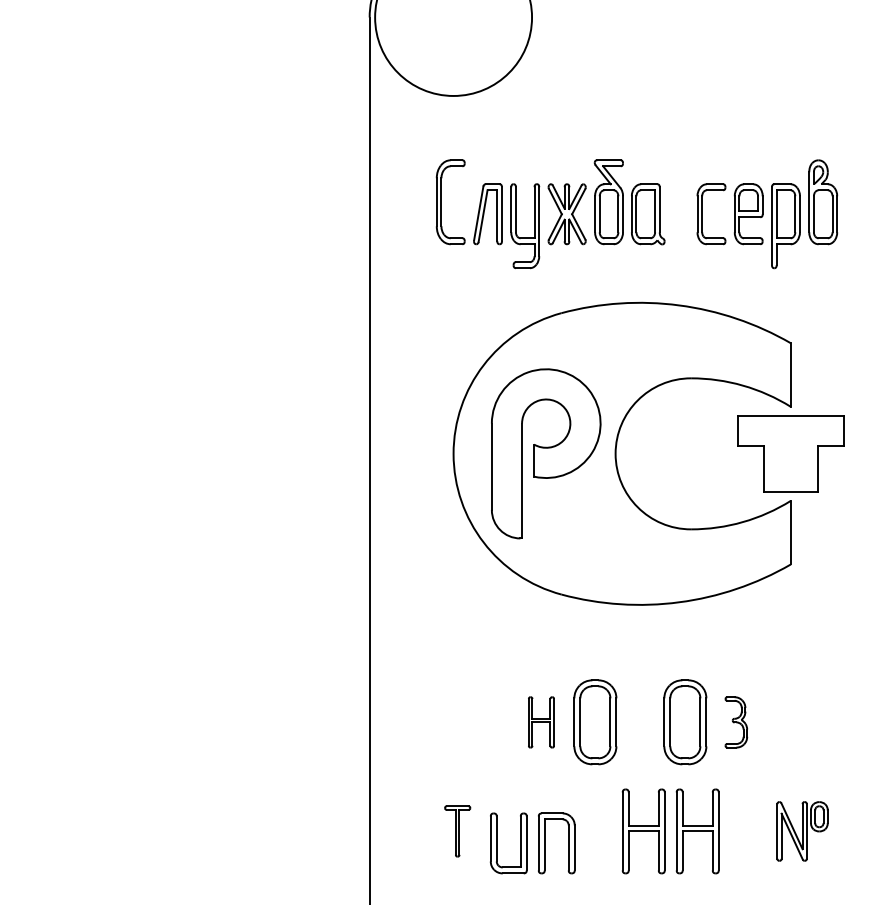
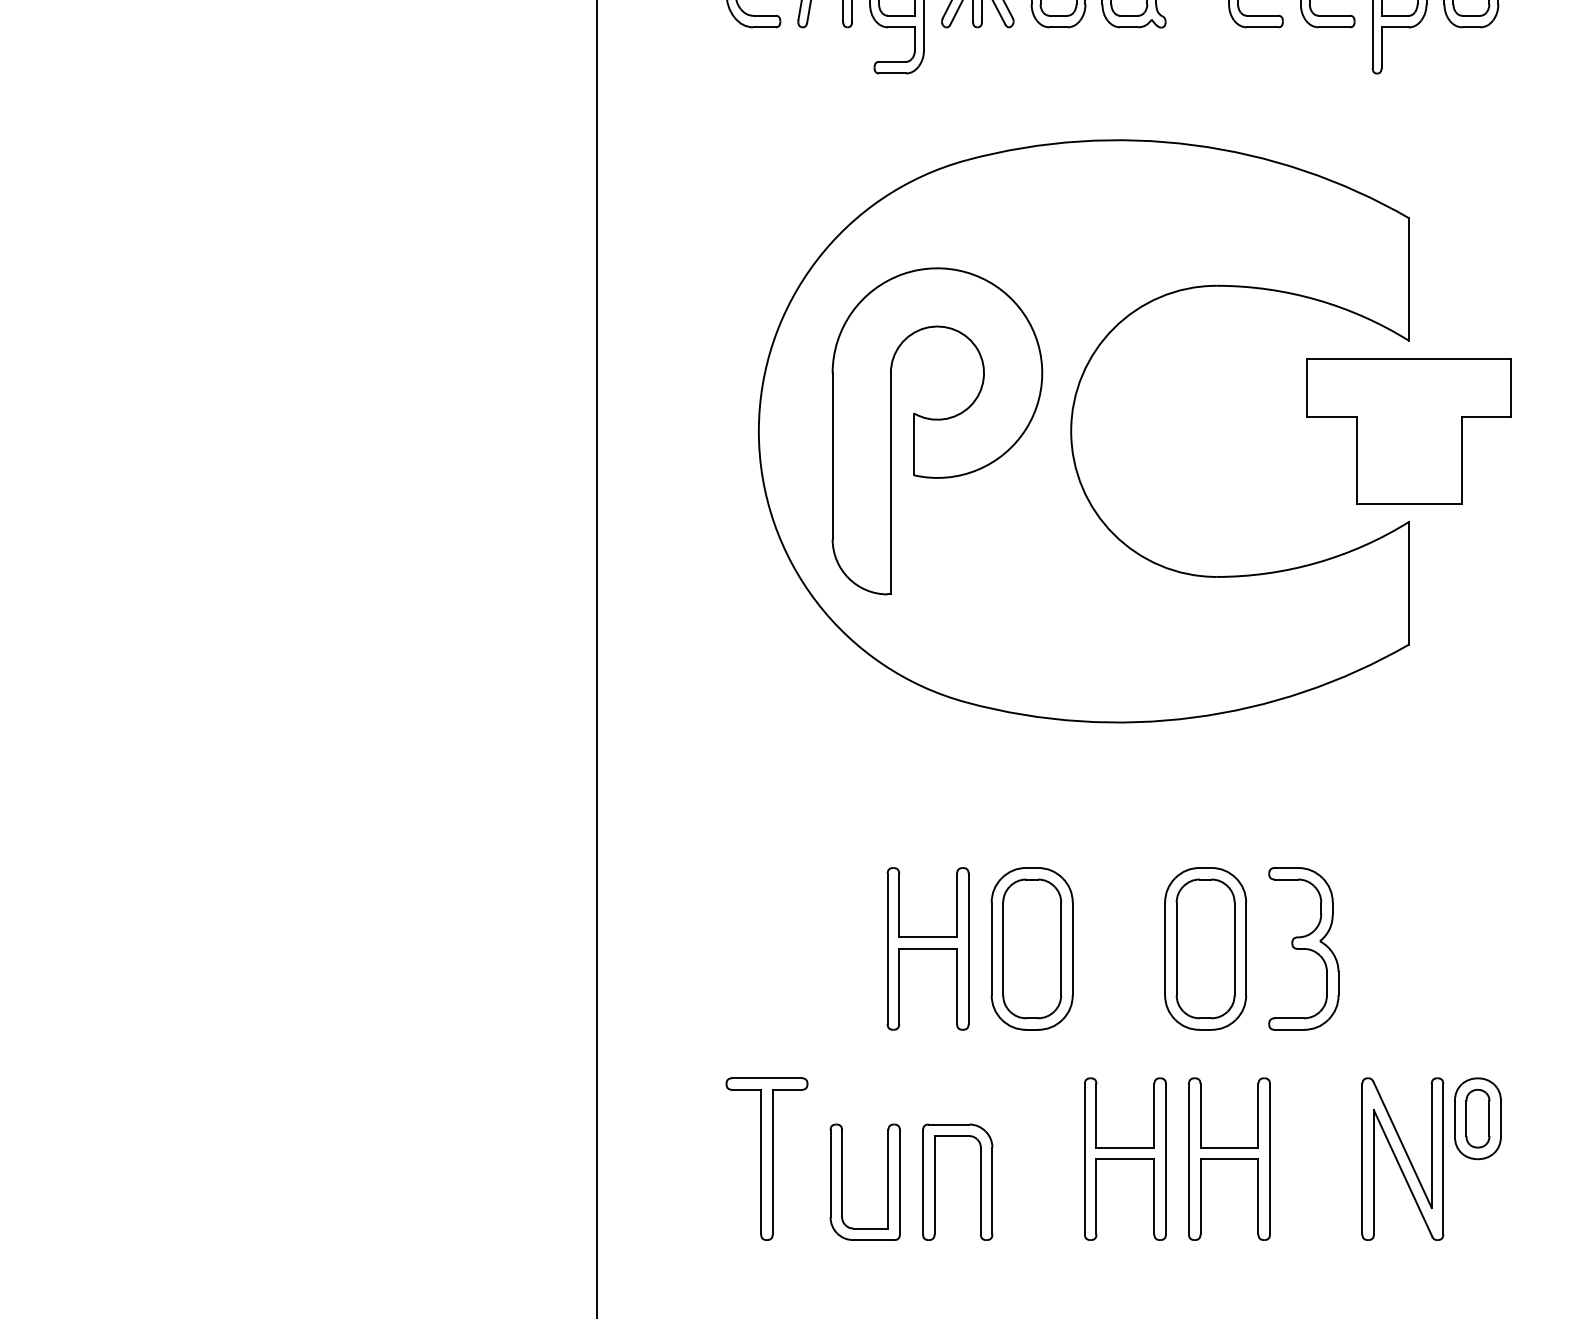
part: (541, 722) -> (928, 949), size x1.67
part: (736, 722) -> (1304, 949), size x1.67
part: (457, 831) -> (766, 1159), size x1.67
part: (802, 831) -> (1431, 1159), size x1.43

